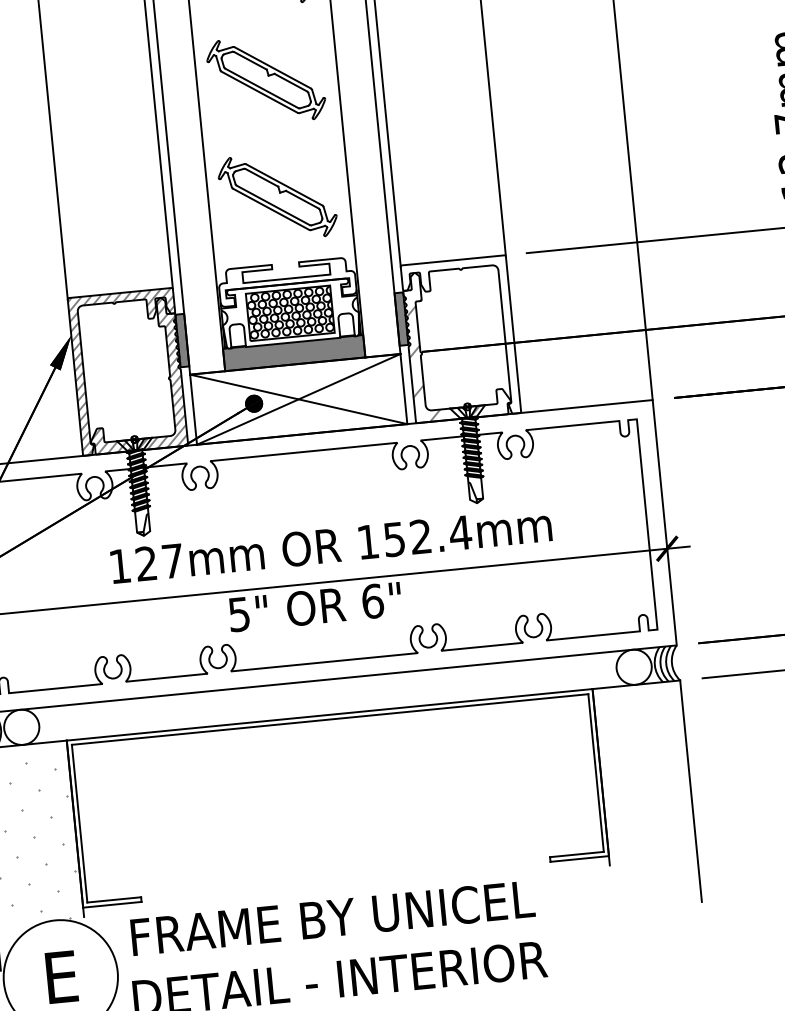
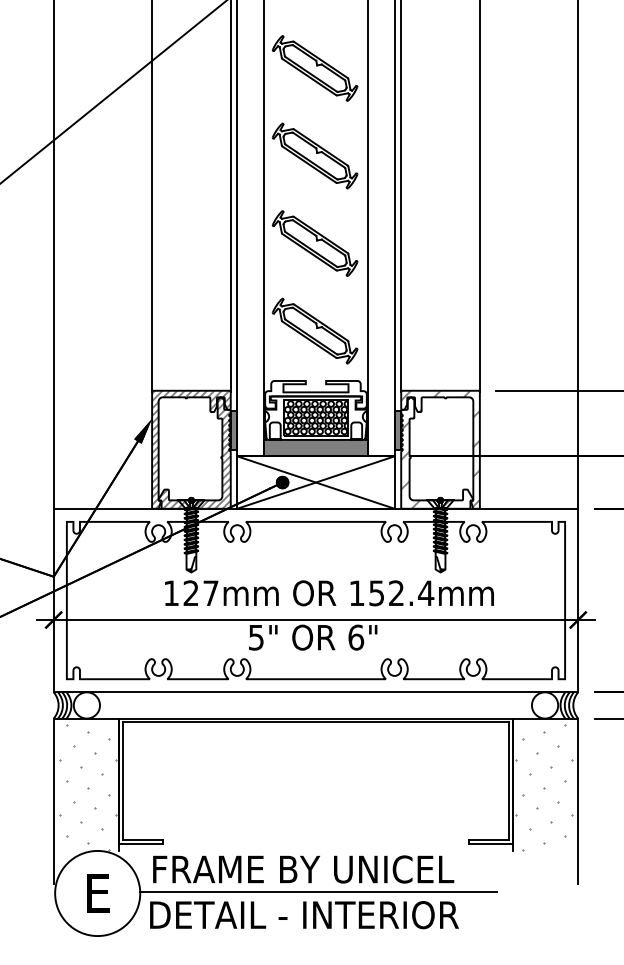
hatch: (460, 337) -> (440, 448), added
hatch: (642, 777) -> (543, 787), added
line: (355, 947) -> (318, 892), added

